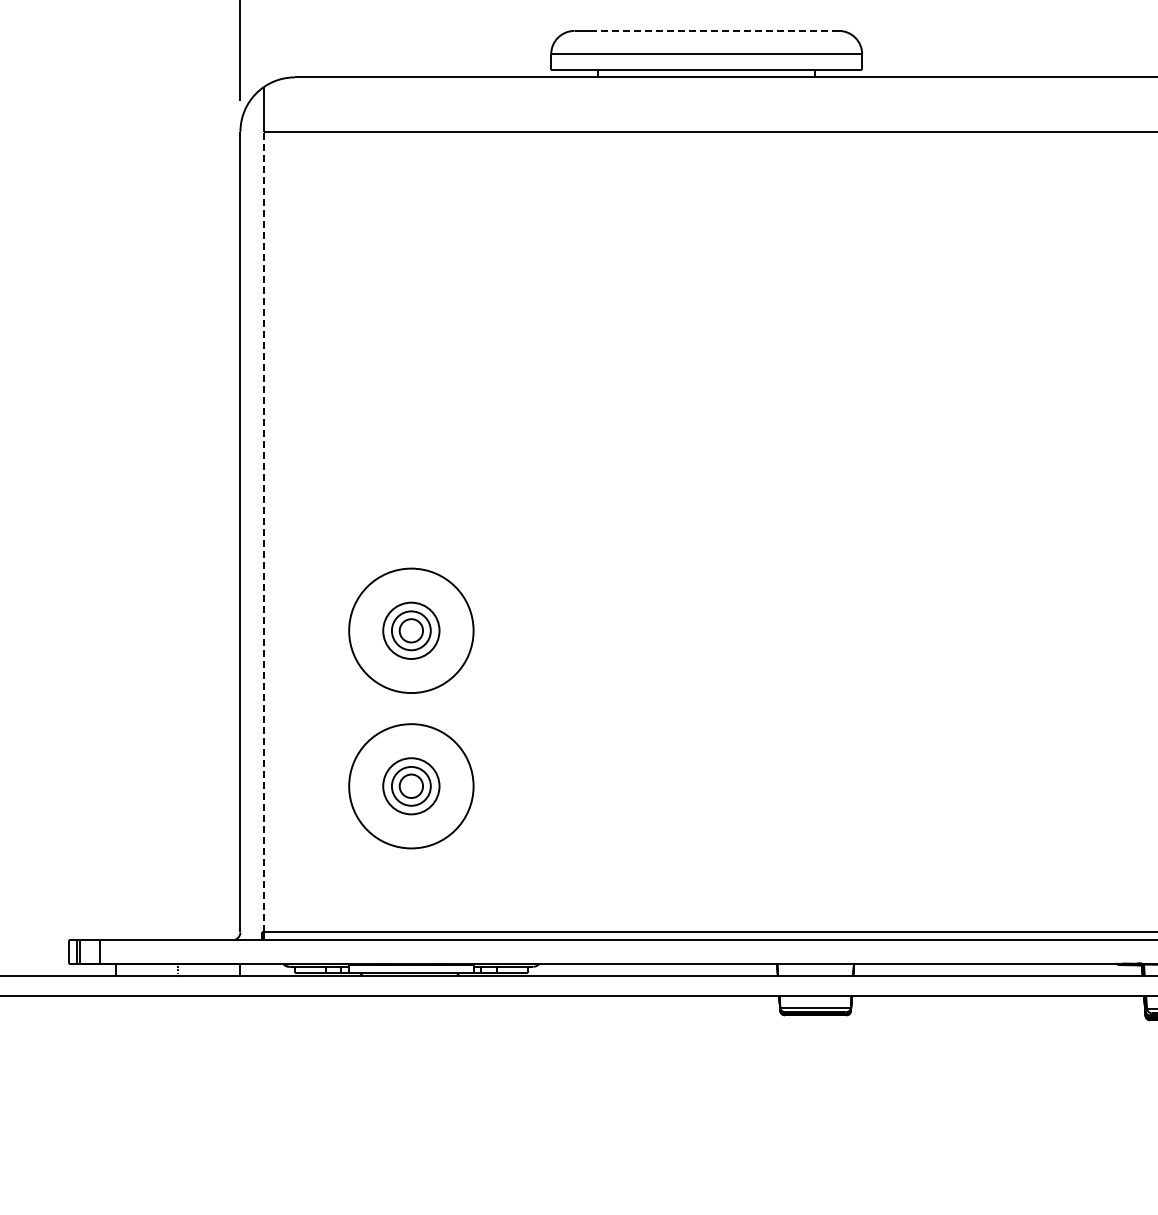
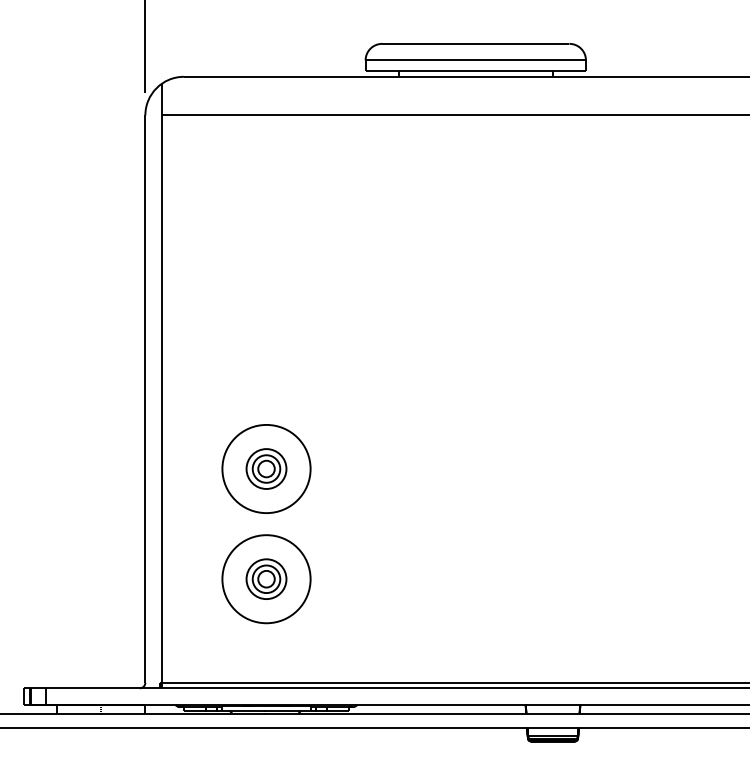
line: (714, 30) -> (481, 43), dashed -> solid
line: (263, 531) -> (161, 398), dashed -> solid

